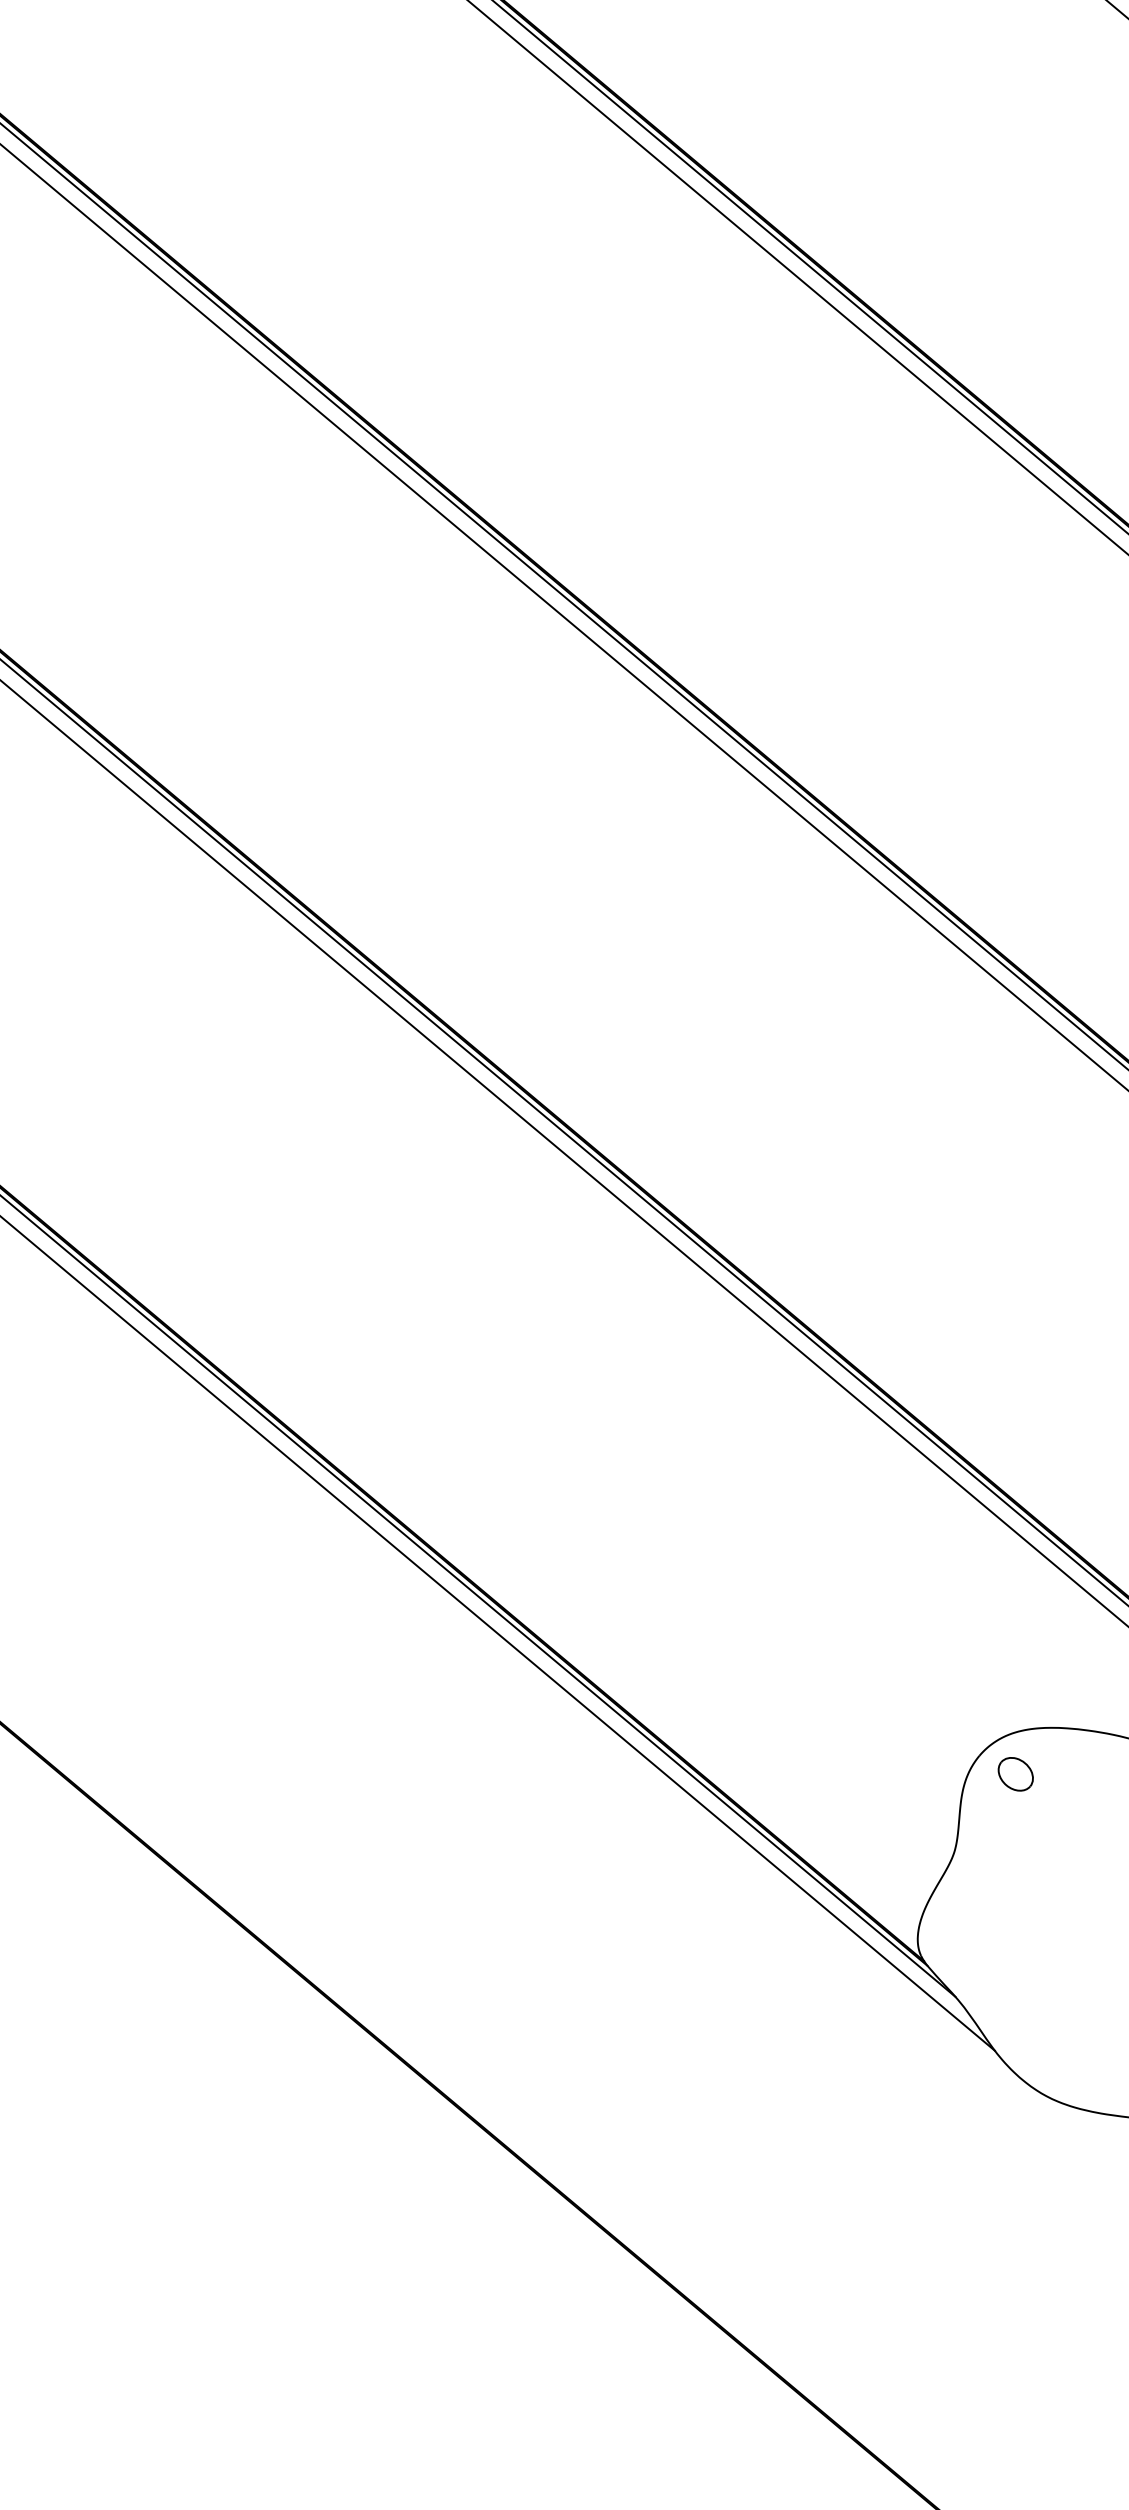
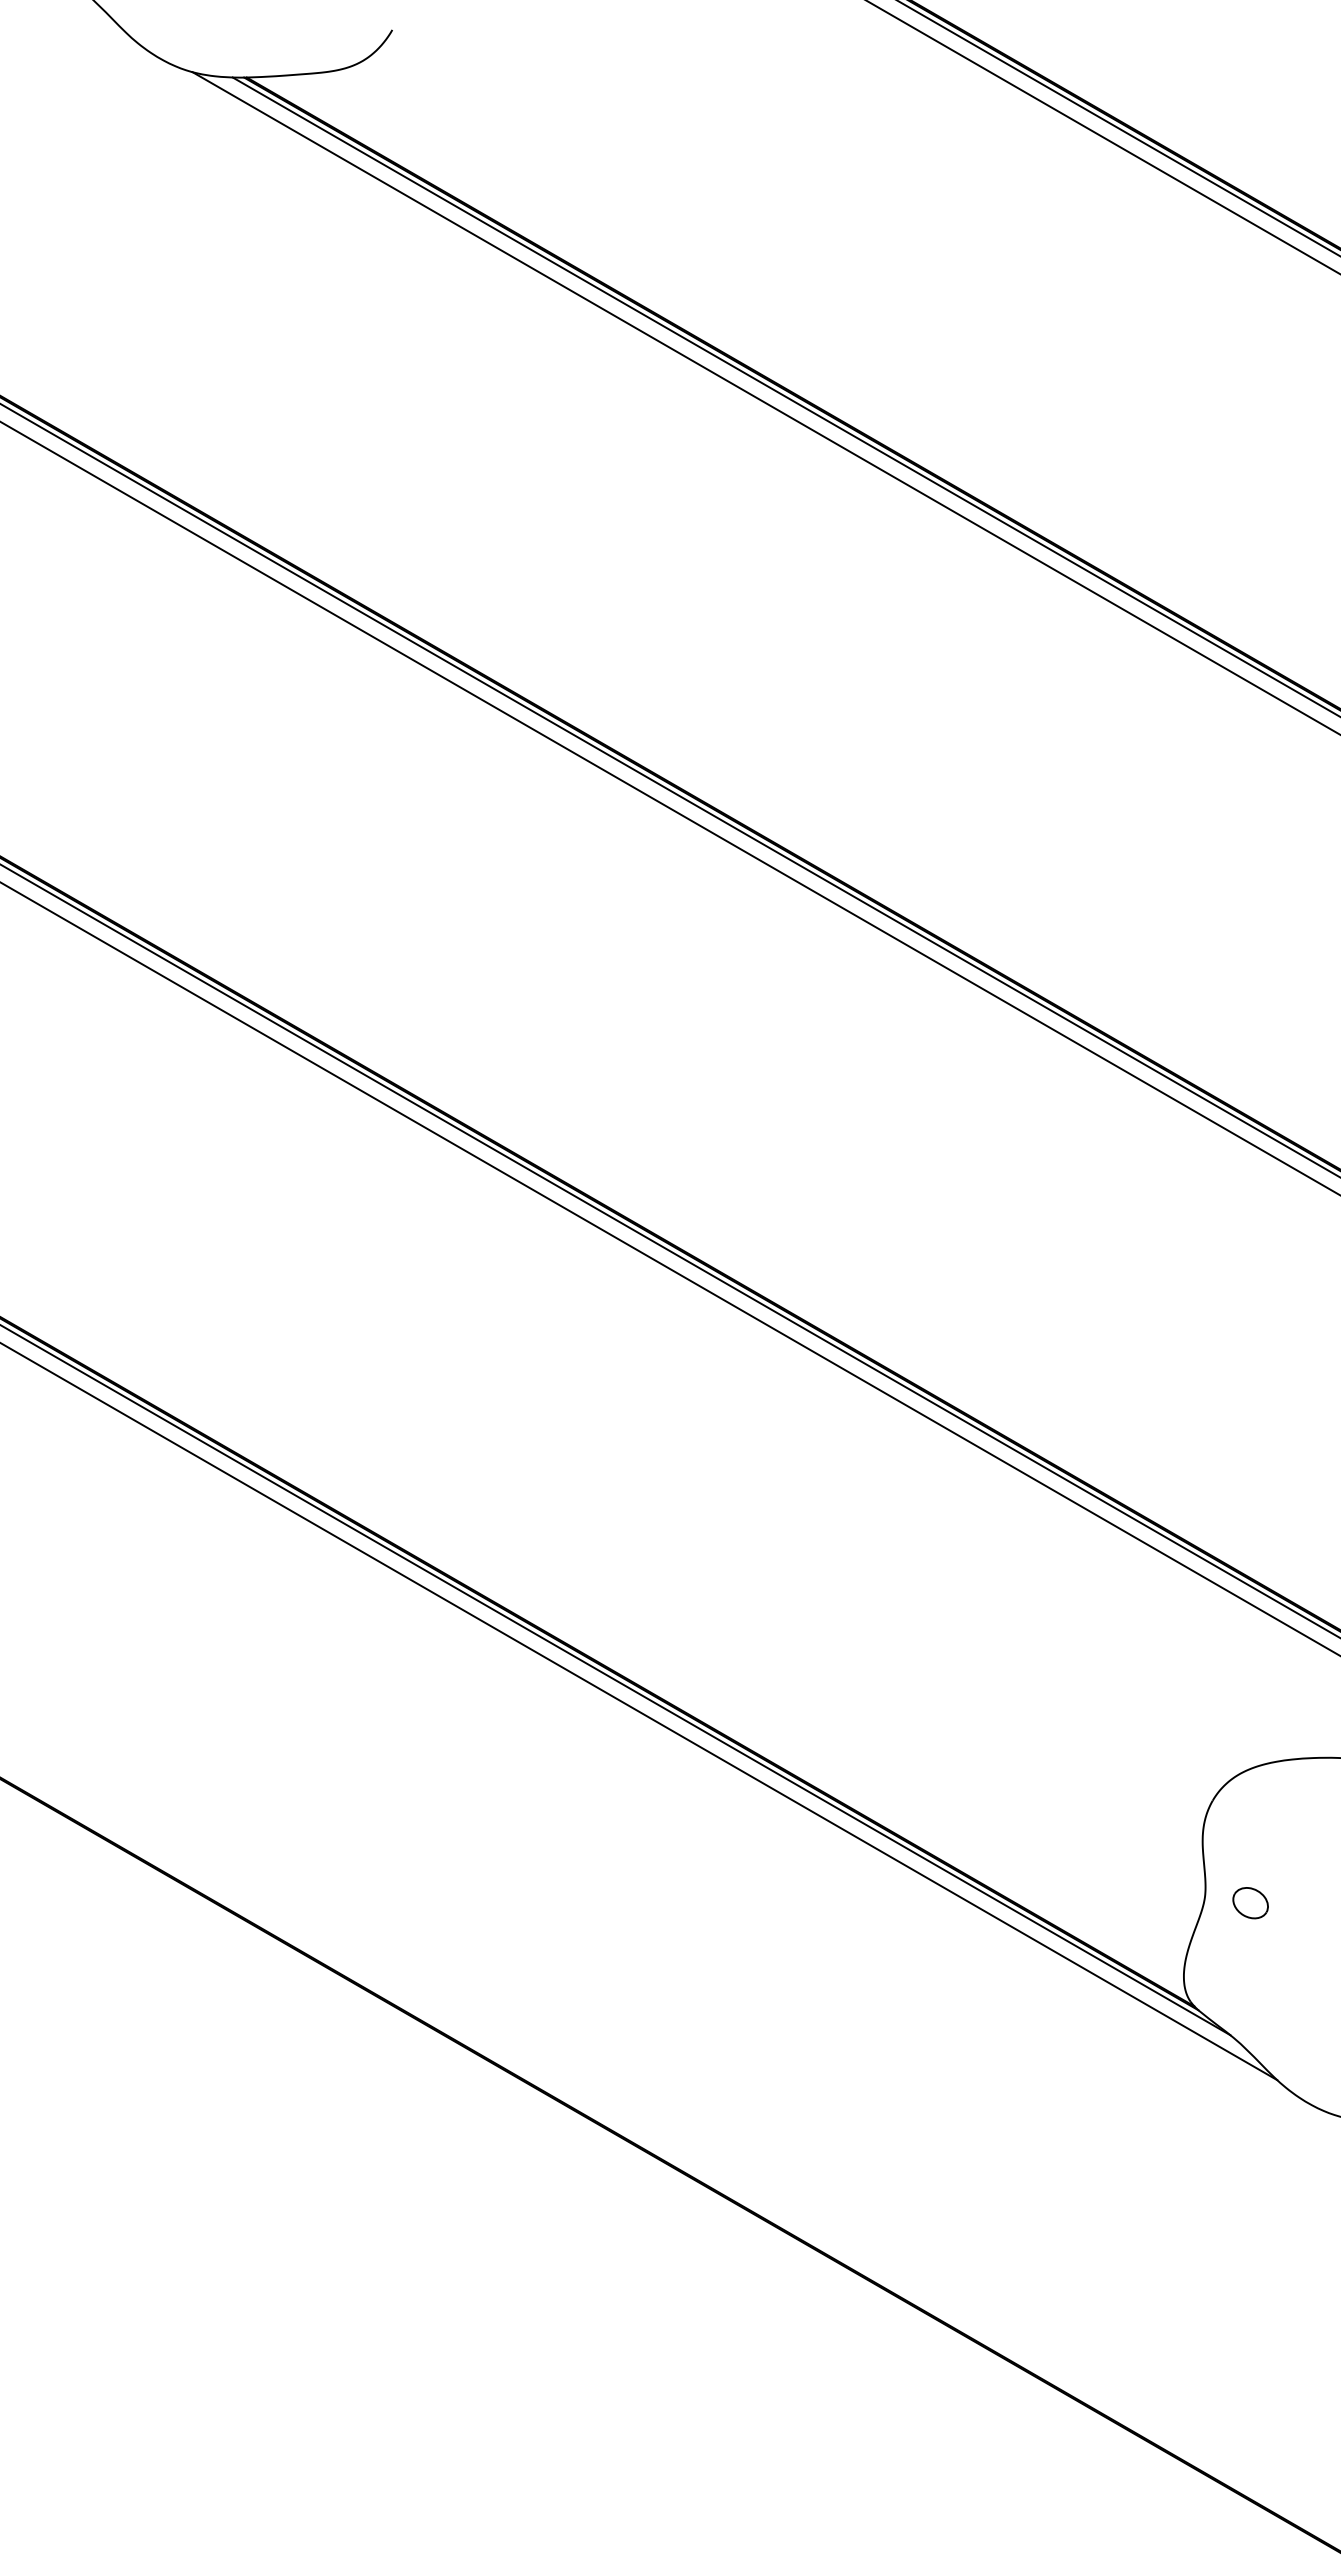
part: (1015, 1774) -> (1250, 1903), moved

